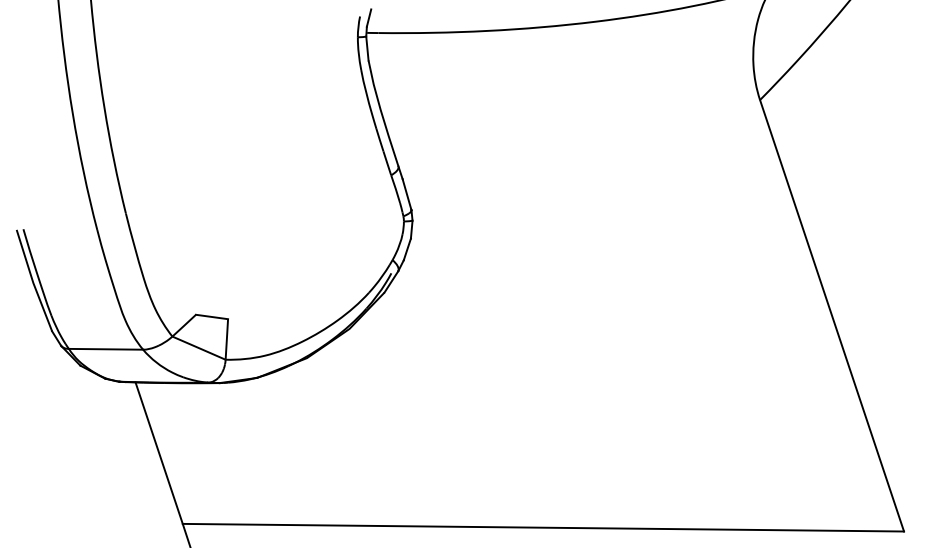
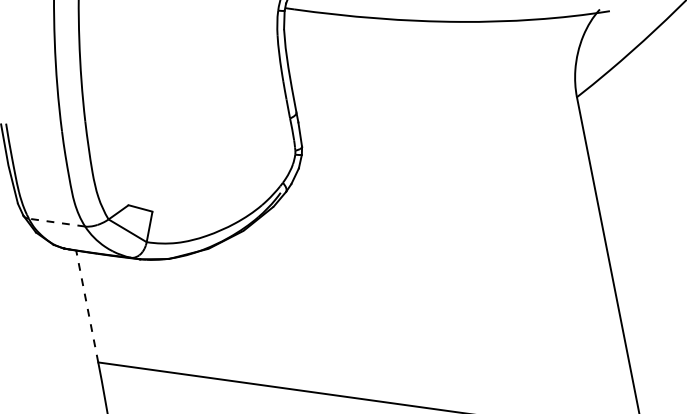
line: (105, 349) -> (56, 222), solid -> dashed
line: (159, 453) -> (87, 306), solid -> dashed

